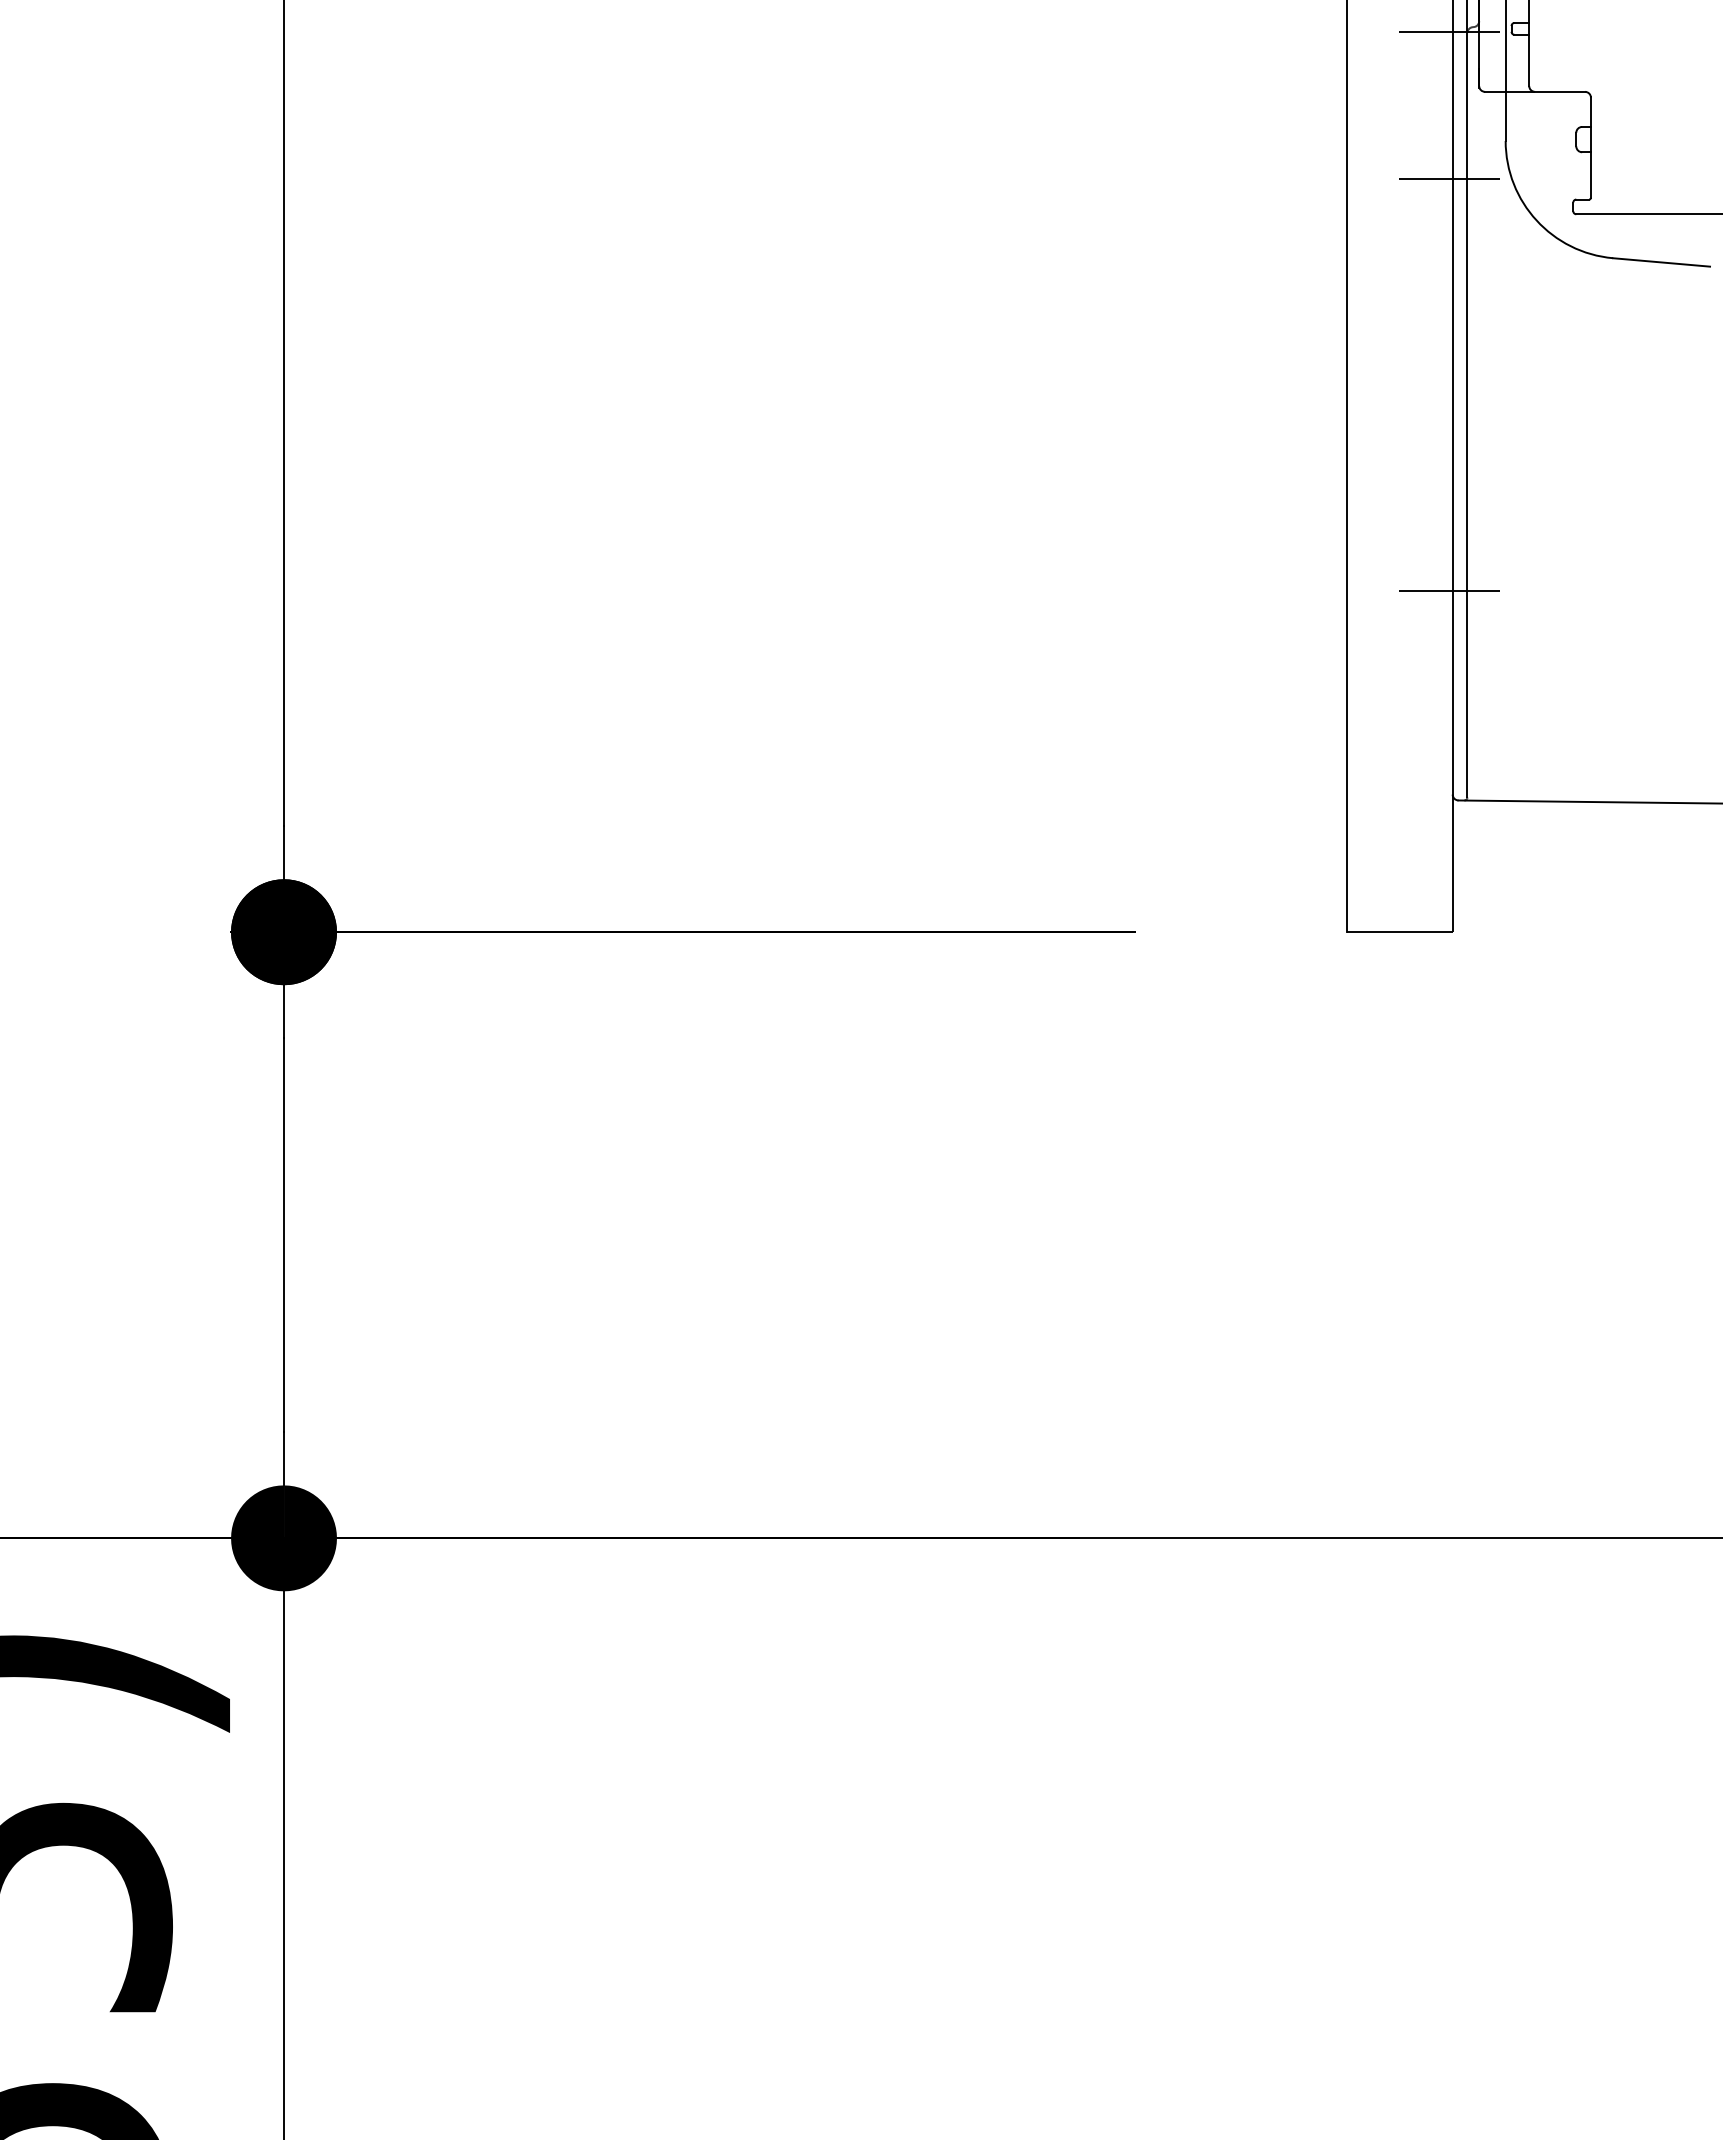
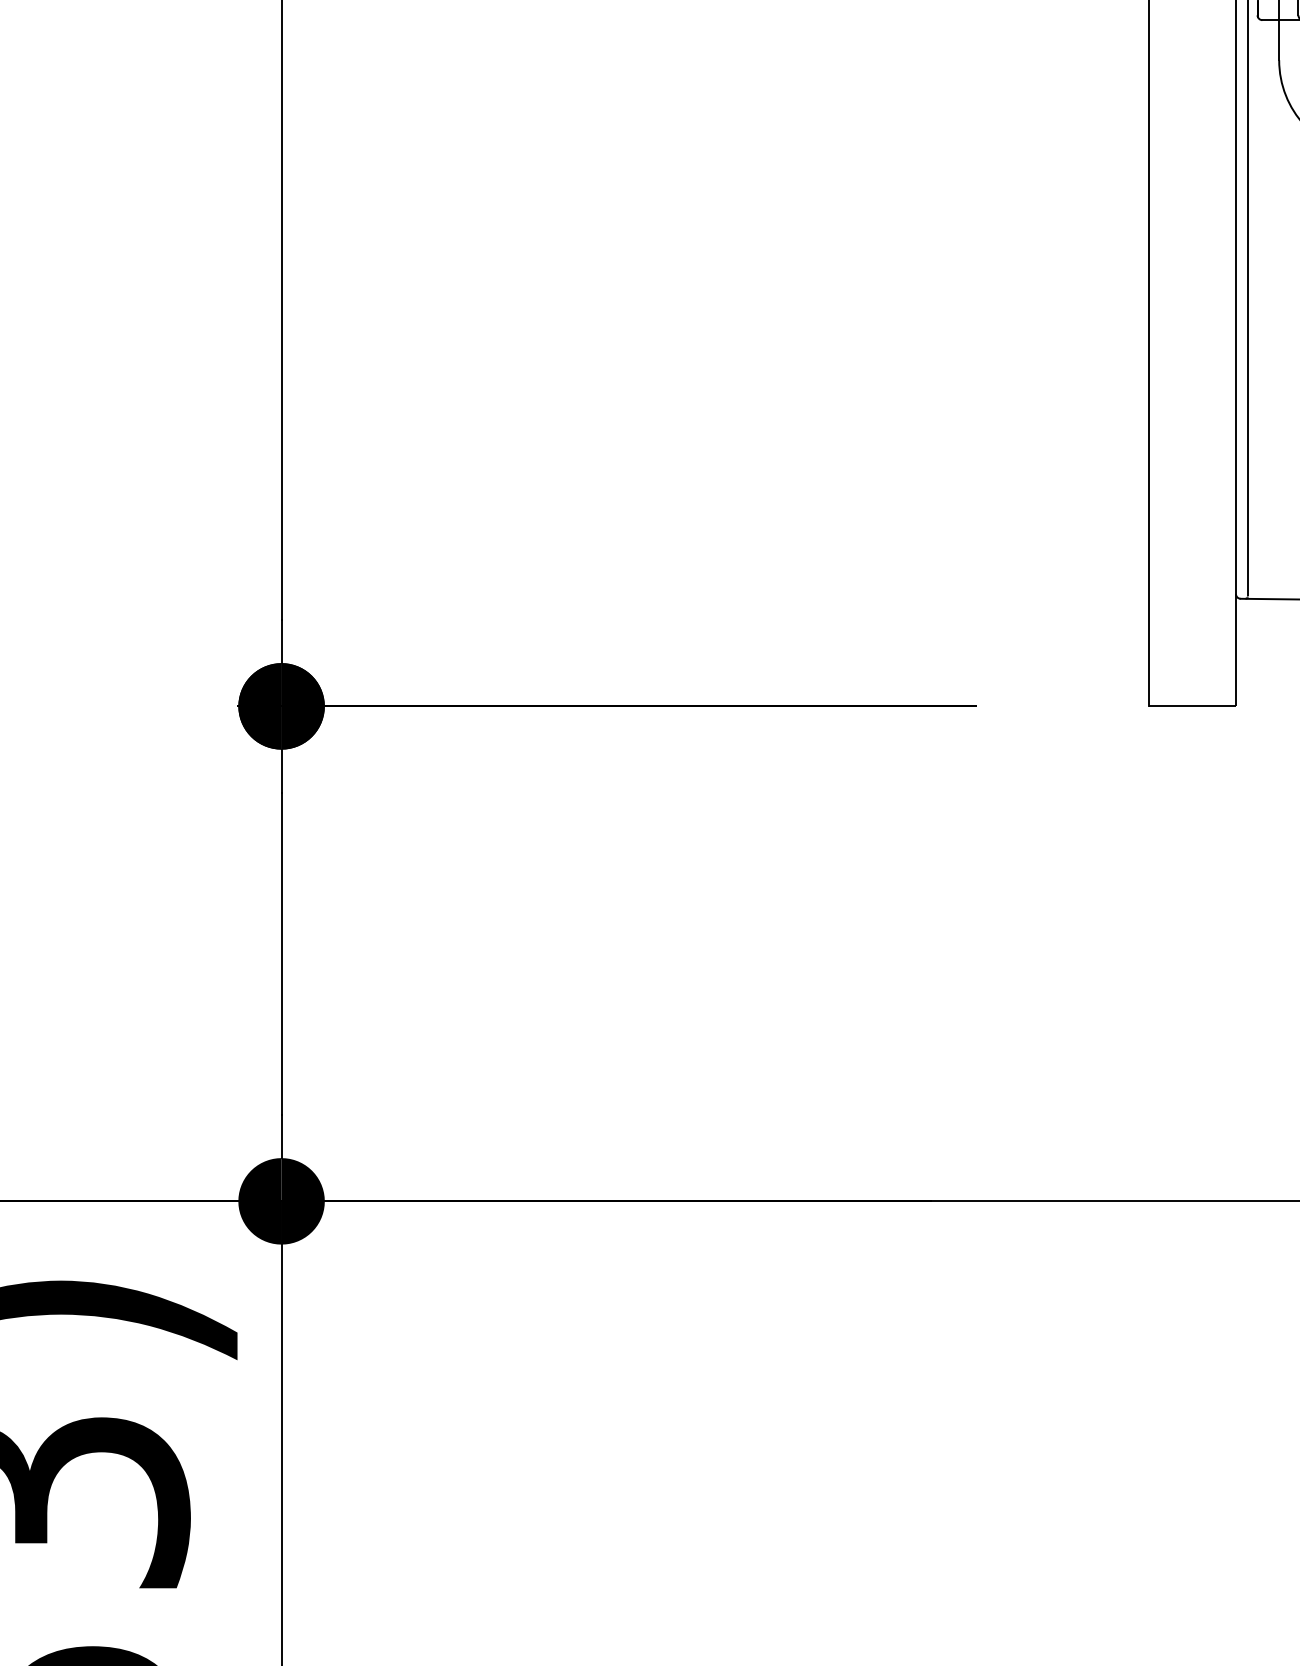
line: (1448, 178) -> (1232, 90), removed
line: (1448, 590) -> (1232, 427), removed

